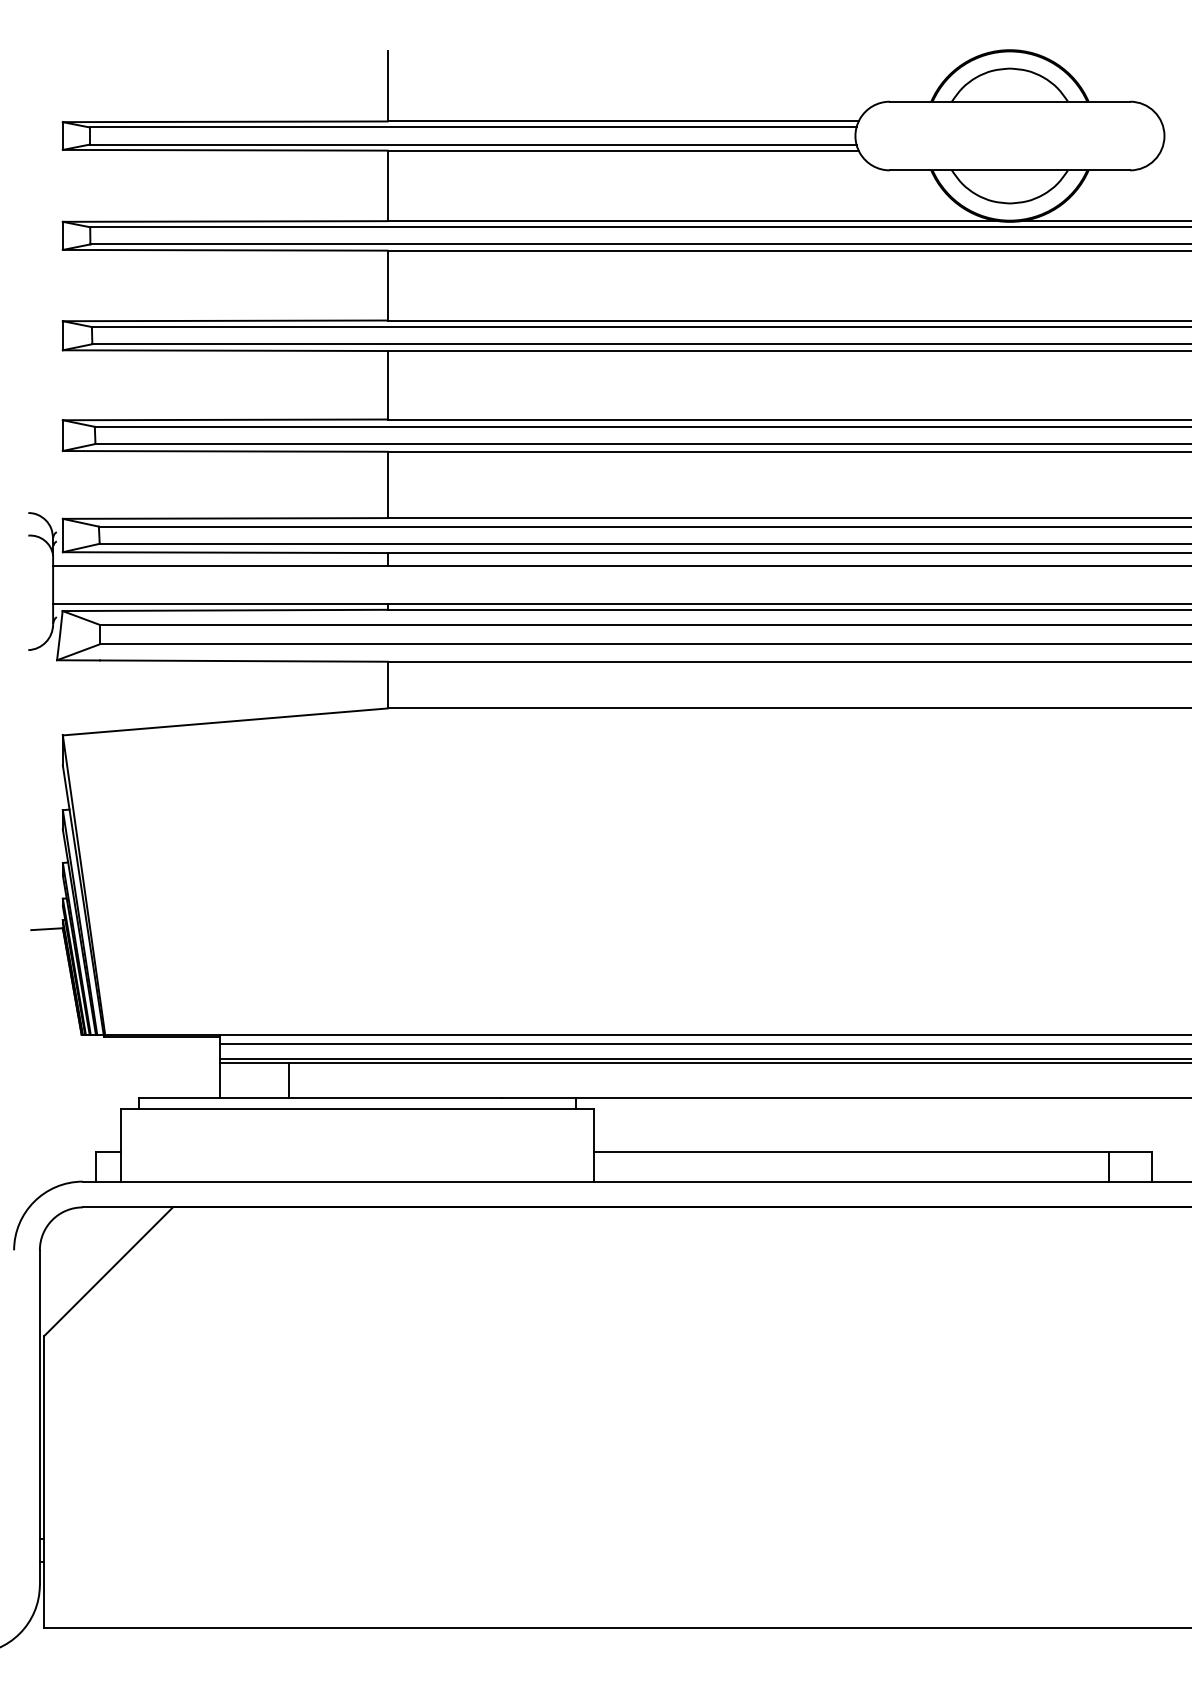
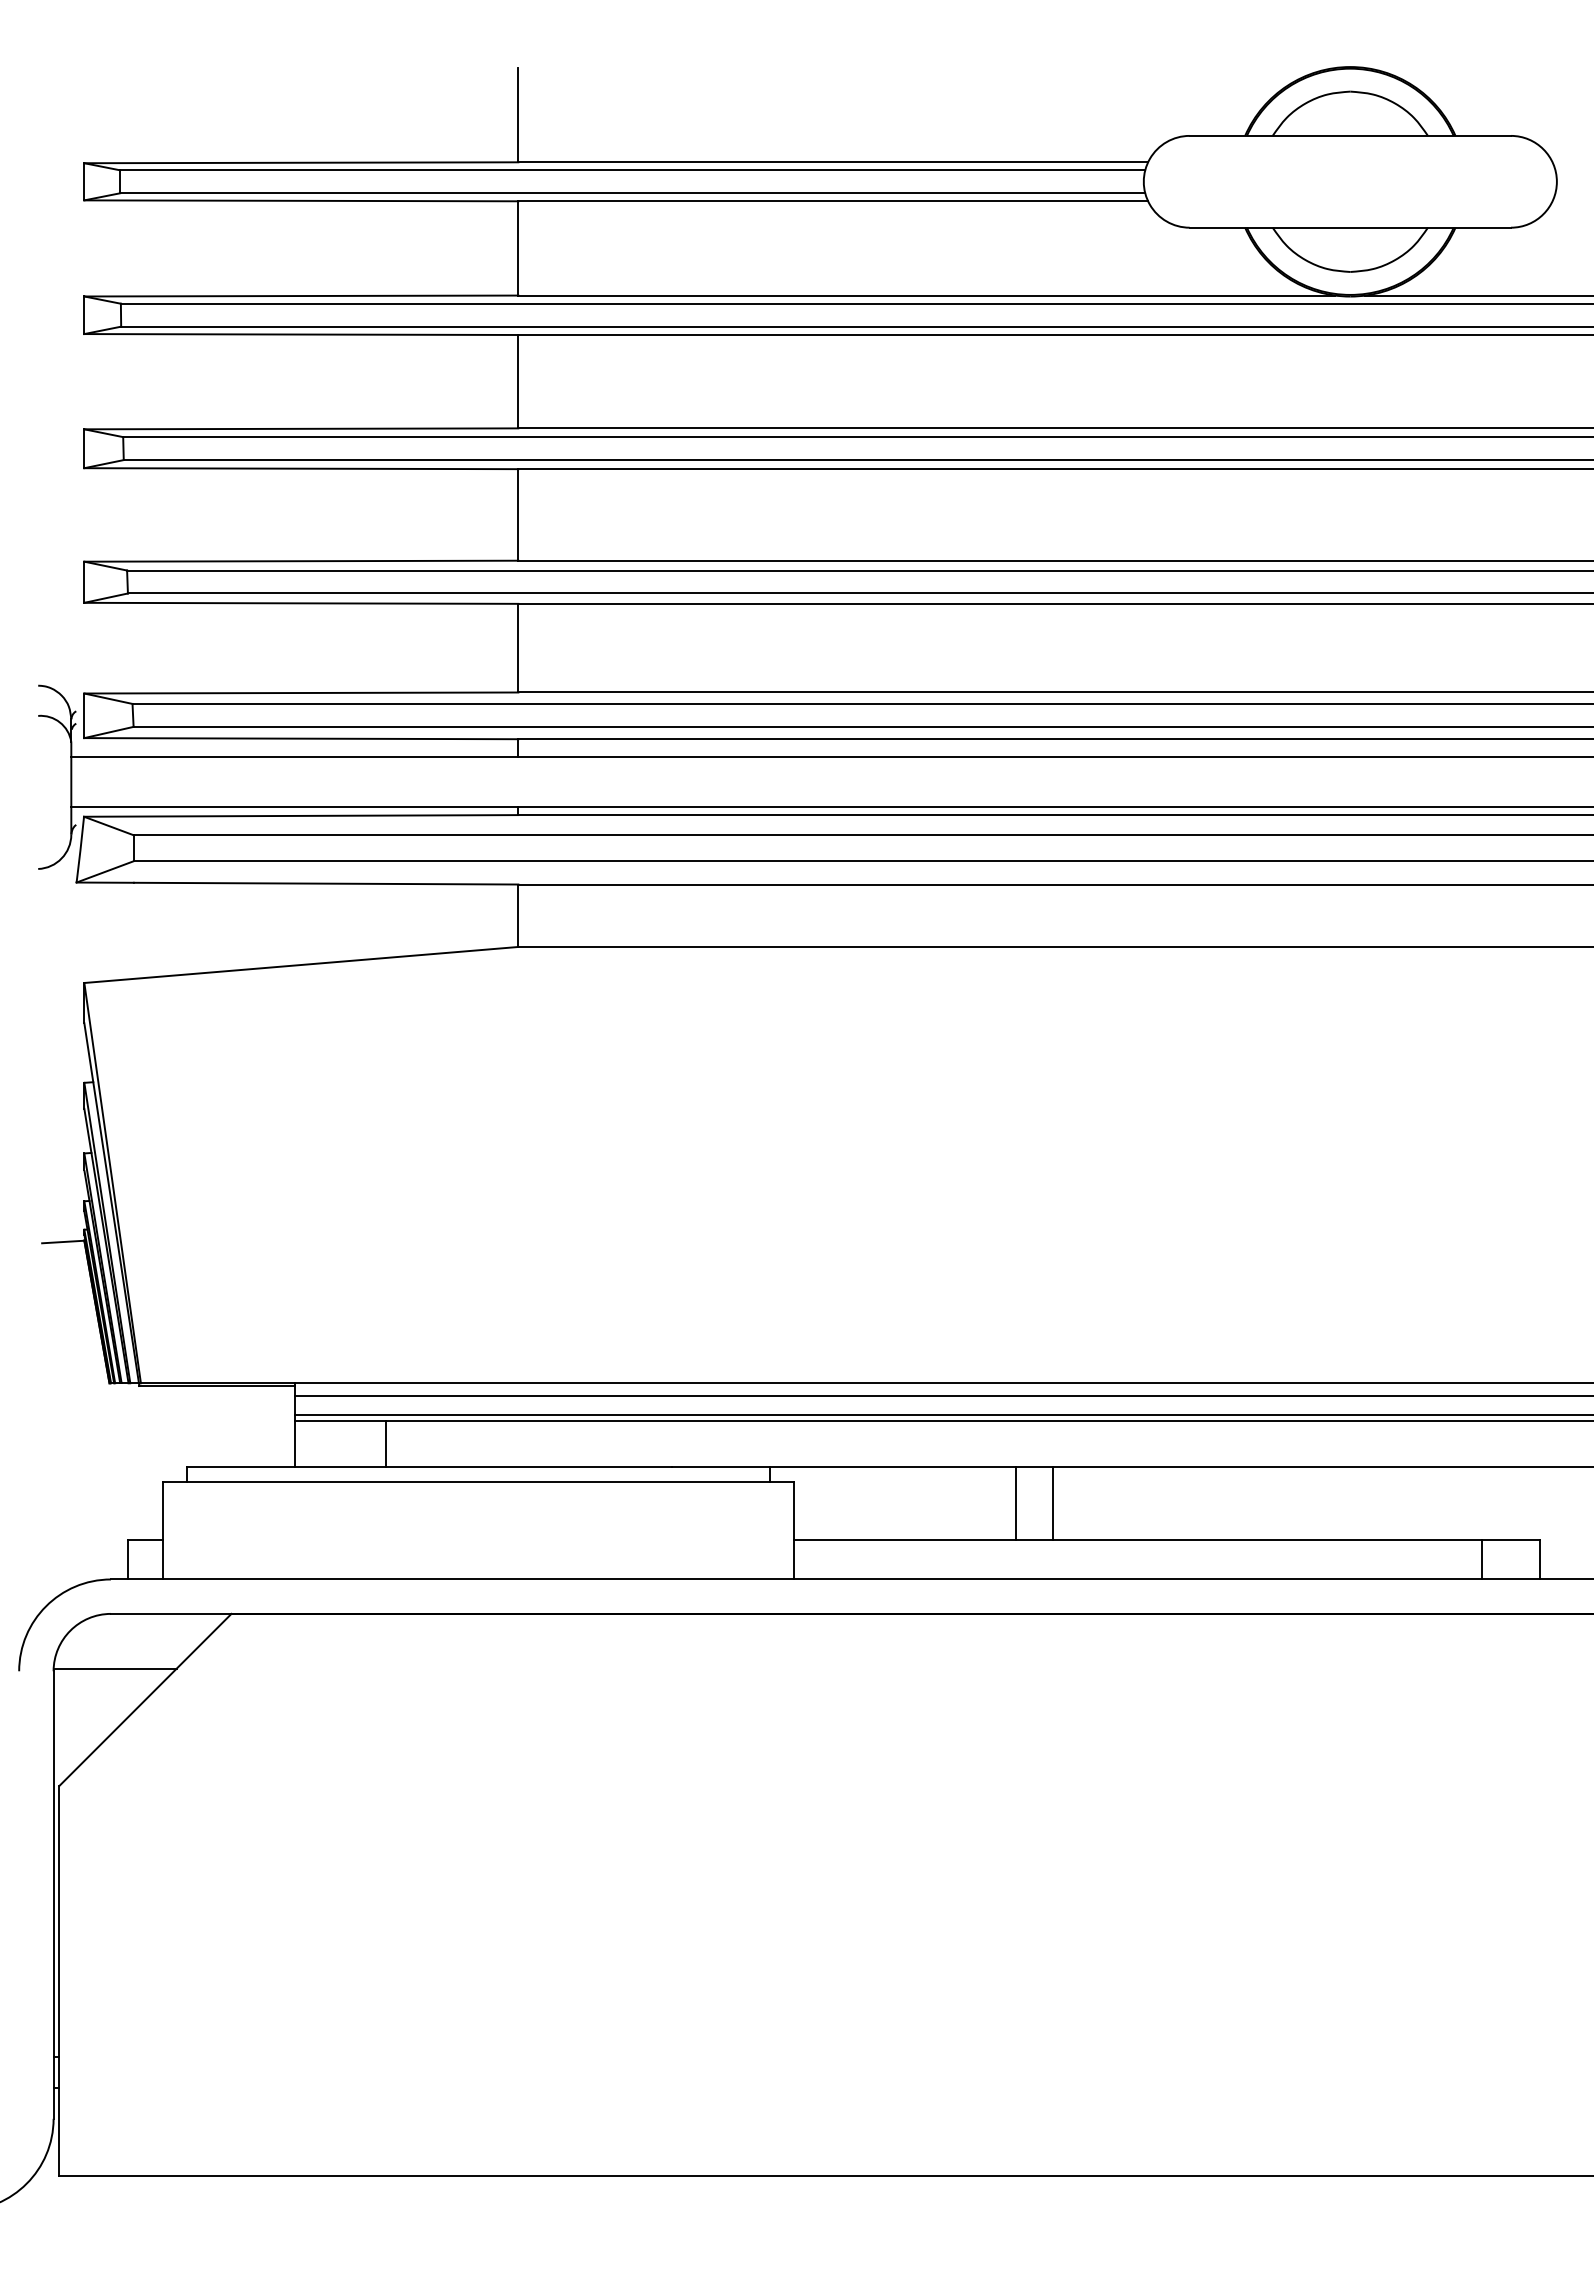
line: (760, 1124) -> (1016, 1503), added
line: (787, 1124) -> (1052, 1503), added
line: (85, 1248) -> (114, 1668), added

